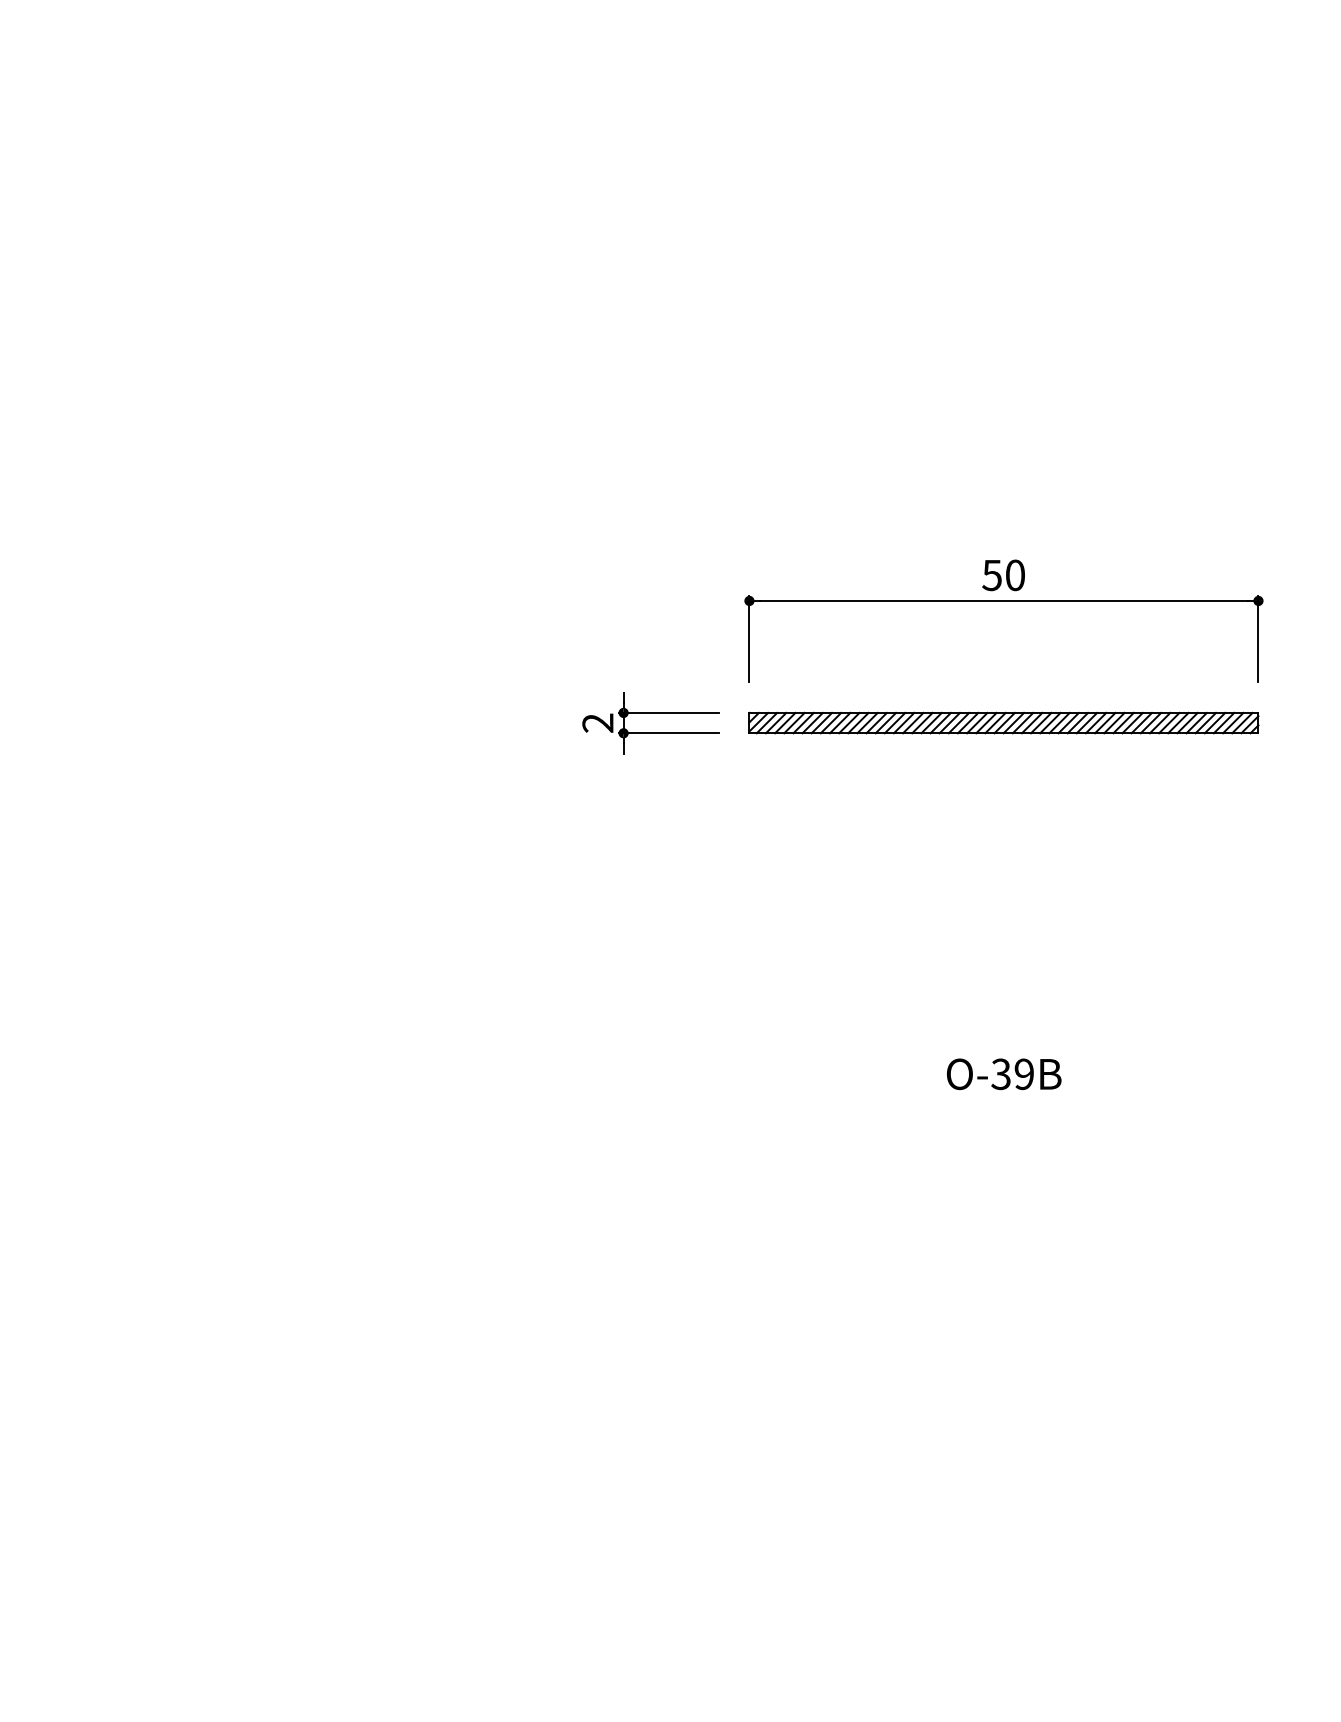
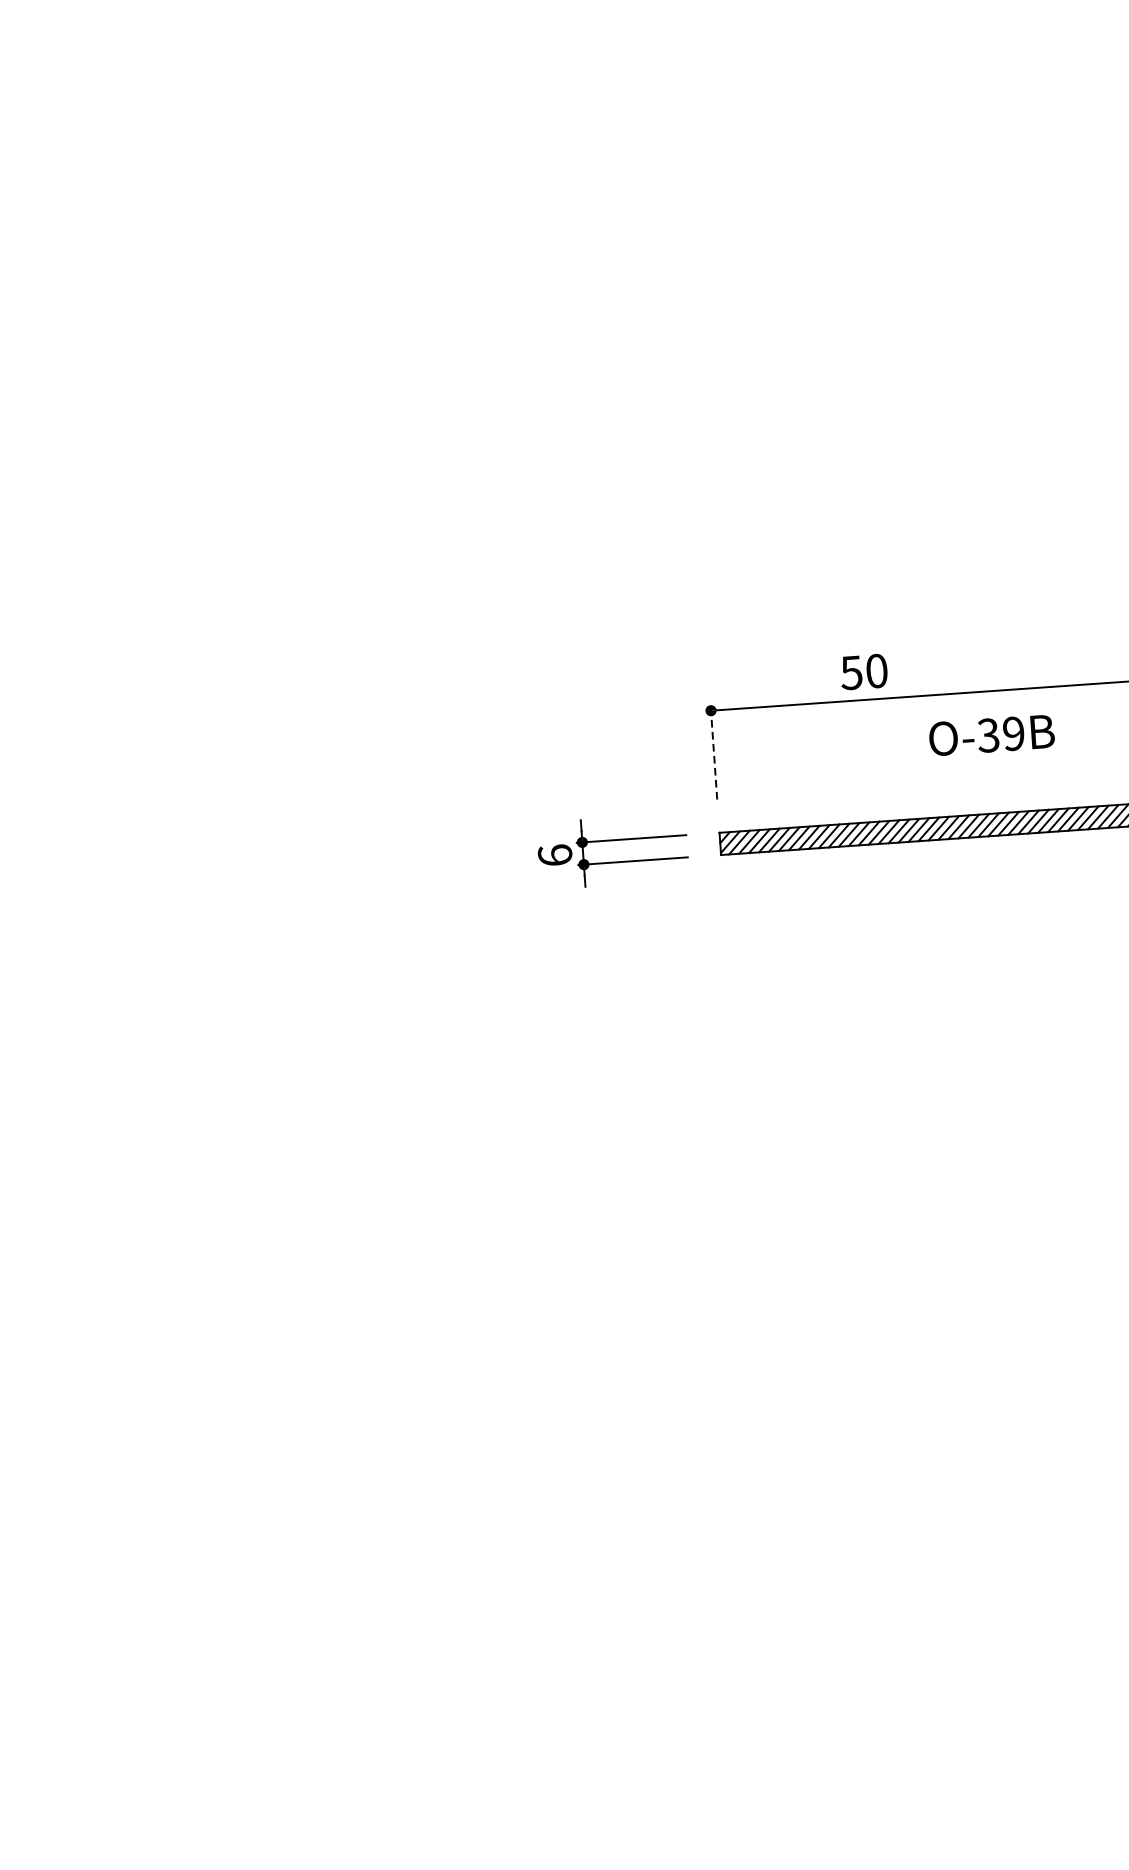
text: (1003, 575) -> (863, 672), moved
line: (749, 638) -> (713, 751), solid -> dashed
text: (597, 722) -> (554, 854), 2 -> 6
text: (1004, 1074) -> (992, 735), moved

